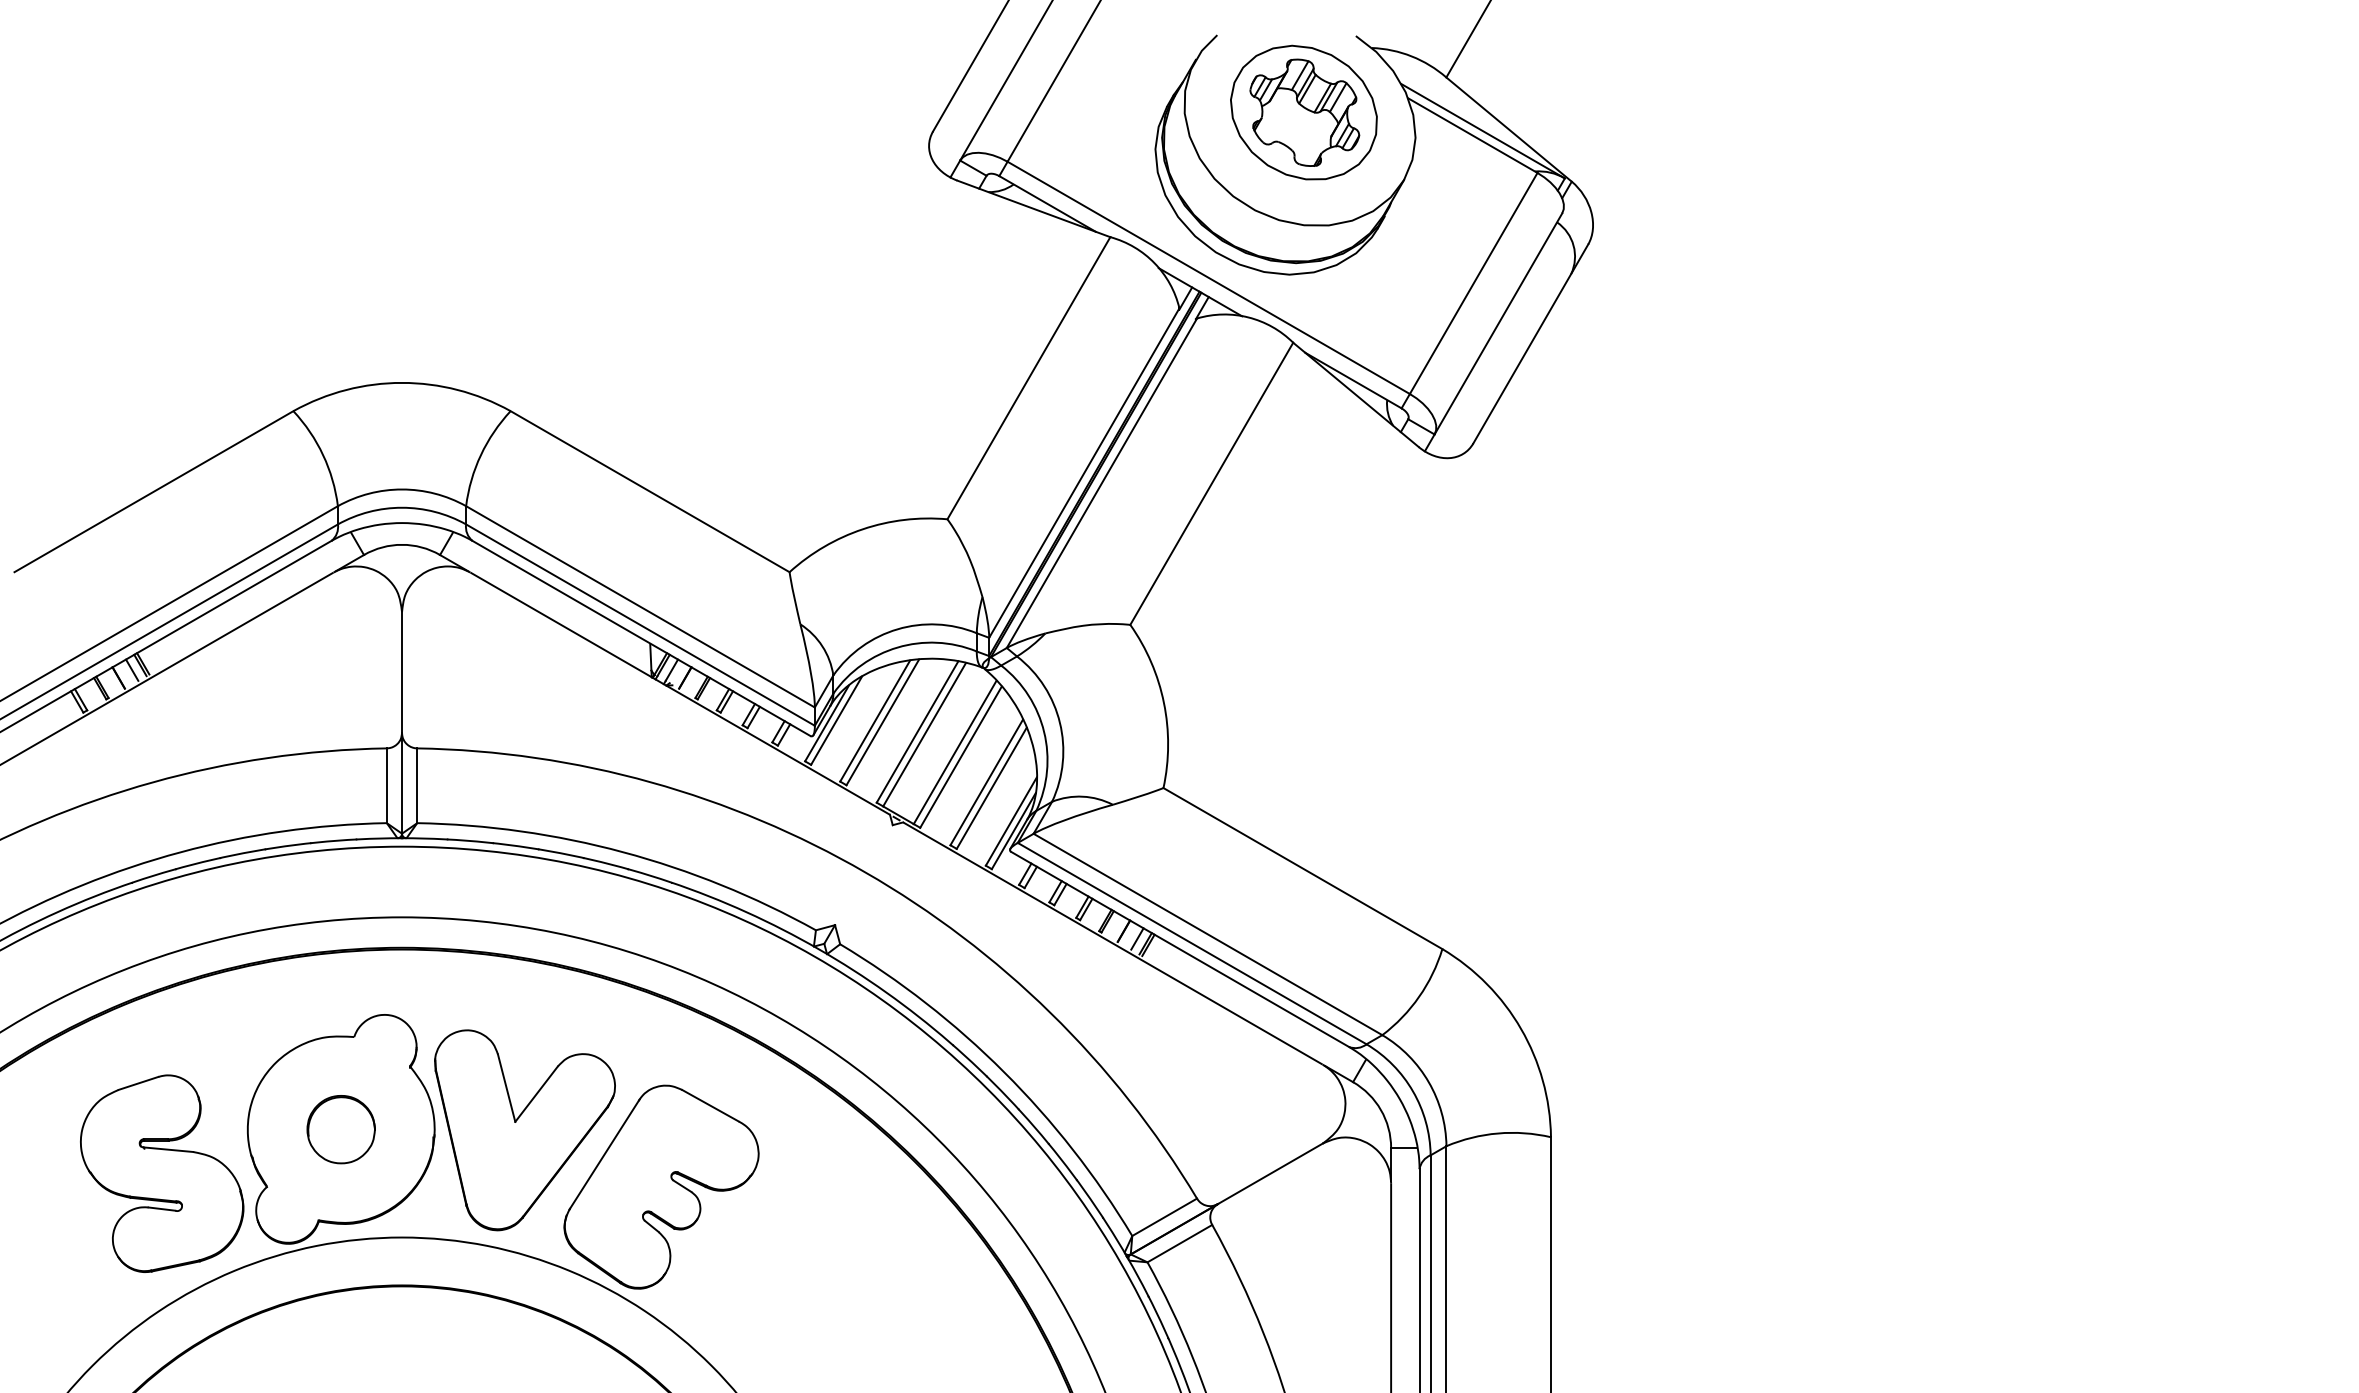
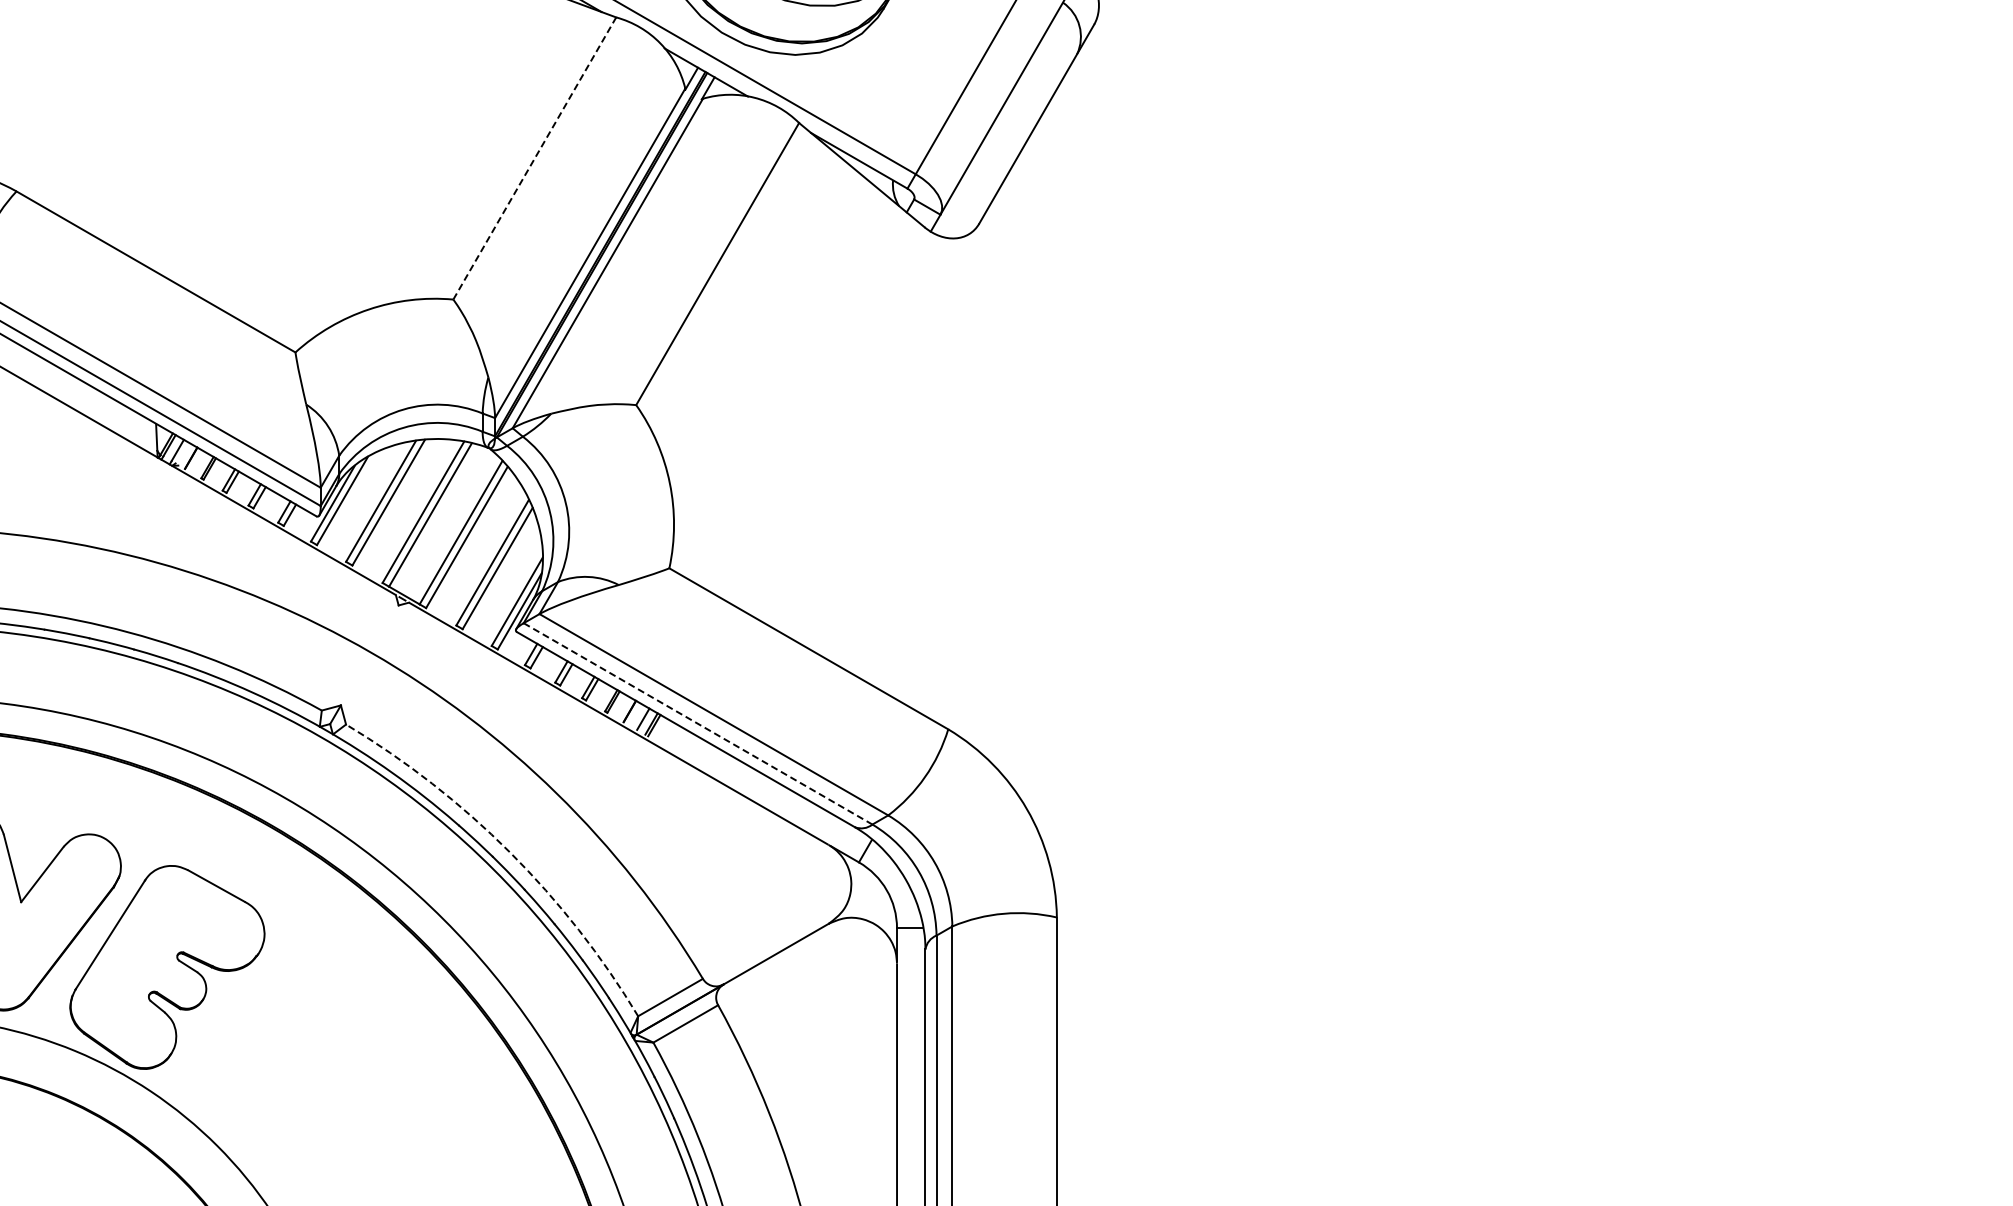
line: (1028, 378) -> (534, 158), solid -> dashed
line: (1192, 943) -> (698, 723), solid -> dashed
arc: (1004, 1072) -> (510, 852), solid -> dashed

